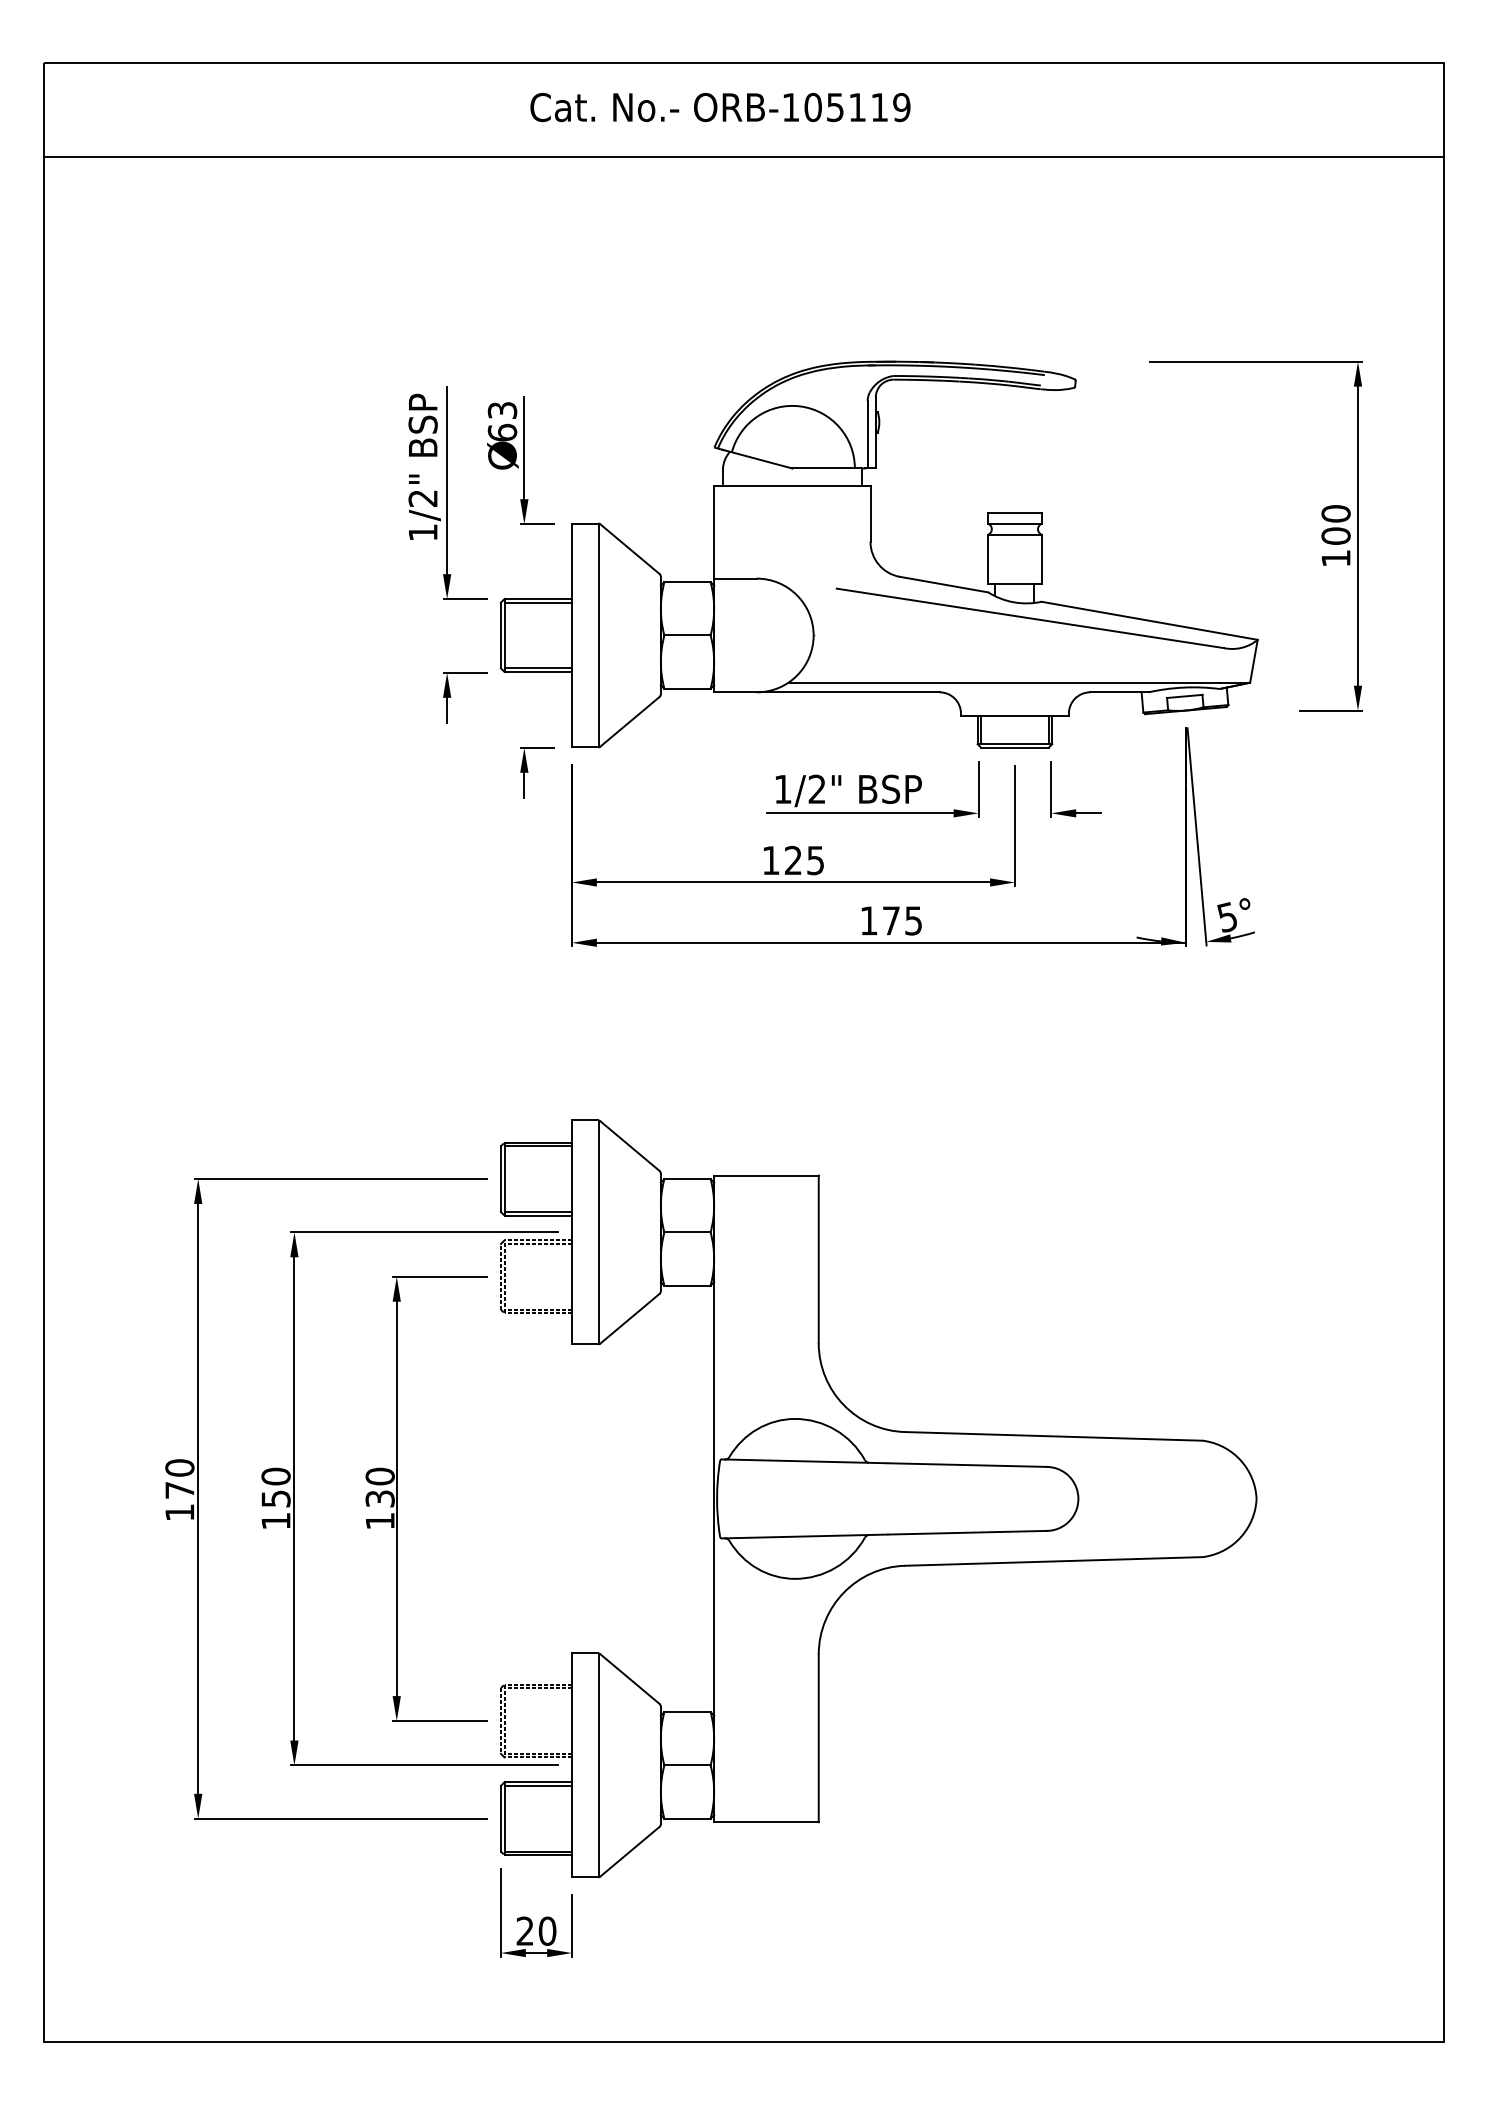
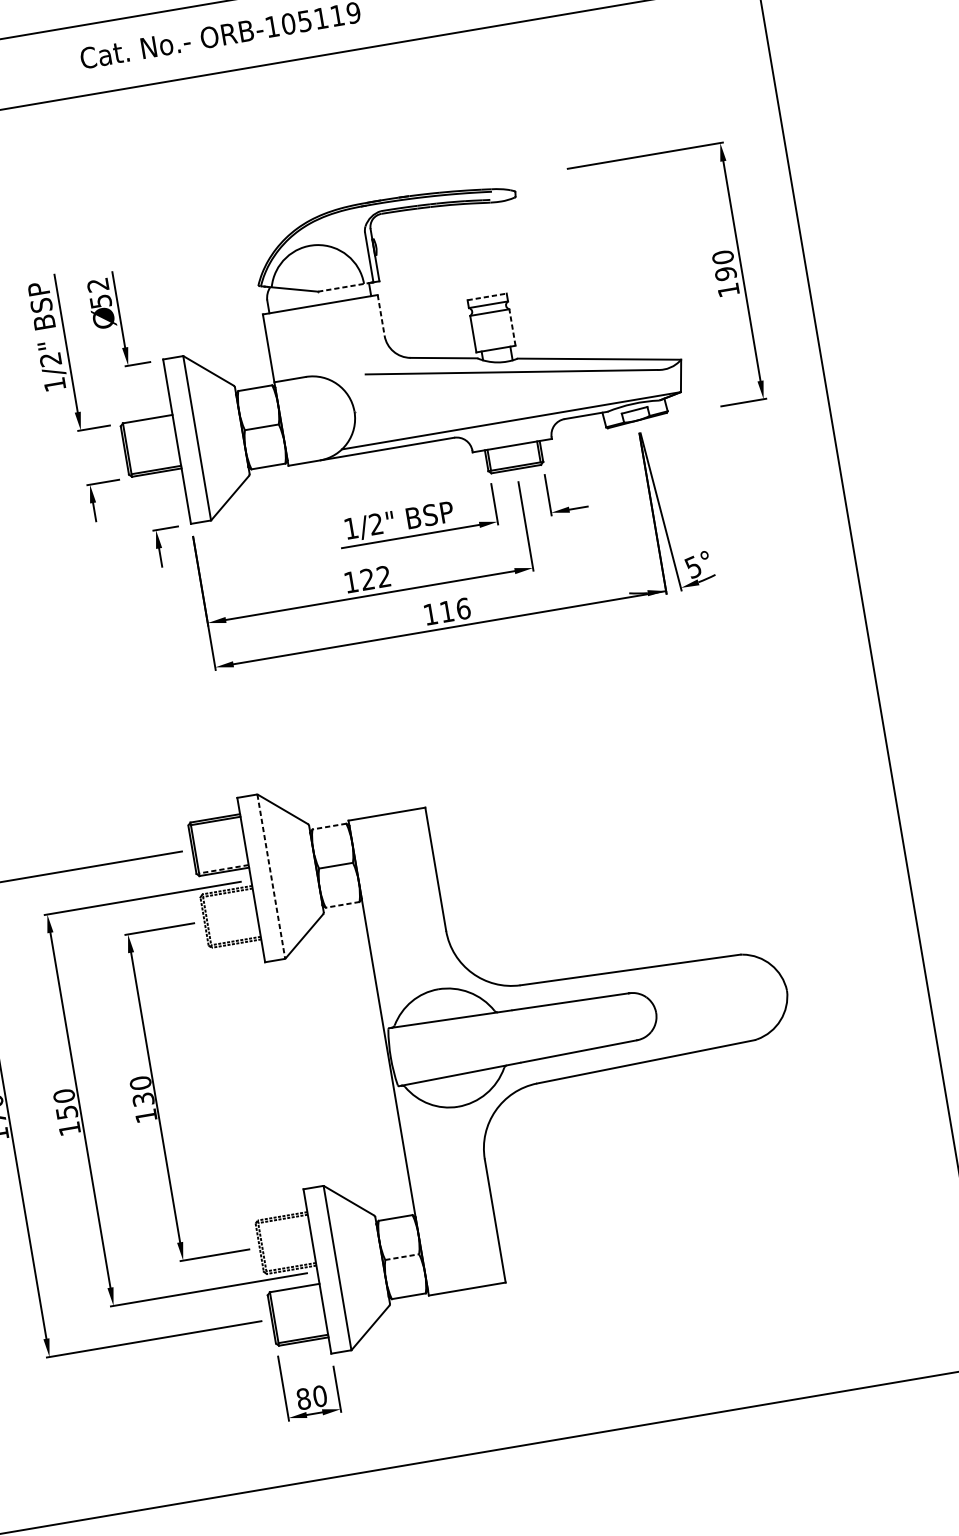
text: (502, 421) -> (99, 293), 63 -> 52
line: (827, 468) -> (343, 287), solid -> dashed
line: (1014, 513) -> (486, 297), solid -> dashed
line: (870, 514) -> (381, 315), solid -> dashed
text: (1335, 535) -> (725, 273), 100 -> 190
line: (1041, 559) -> (512, 327), solid -> dashed
line: (538, 602) -> (148, 421), removed
text: (815, 860) -> (383, 576), 125 -> 122
text: (902, 920) -> (455, 609), 175 -> 116
line: (687, 1179) -> (329, 826), solid -> dashed
line: (538, 1211) -> (224, 868), solid -> dashed
line: (599, 1232) -> (271, 876), solid -> dashed
line: (687, 1285) -> (342, 904), solid -> dashed
line: (688, 1765) -> (402, 1257), solid -> dashed
line: (538, 1785) -> (295, 1290), removed
text: (525, 1930) -> (303, 1398), 20 -> 80

